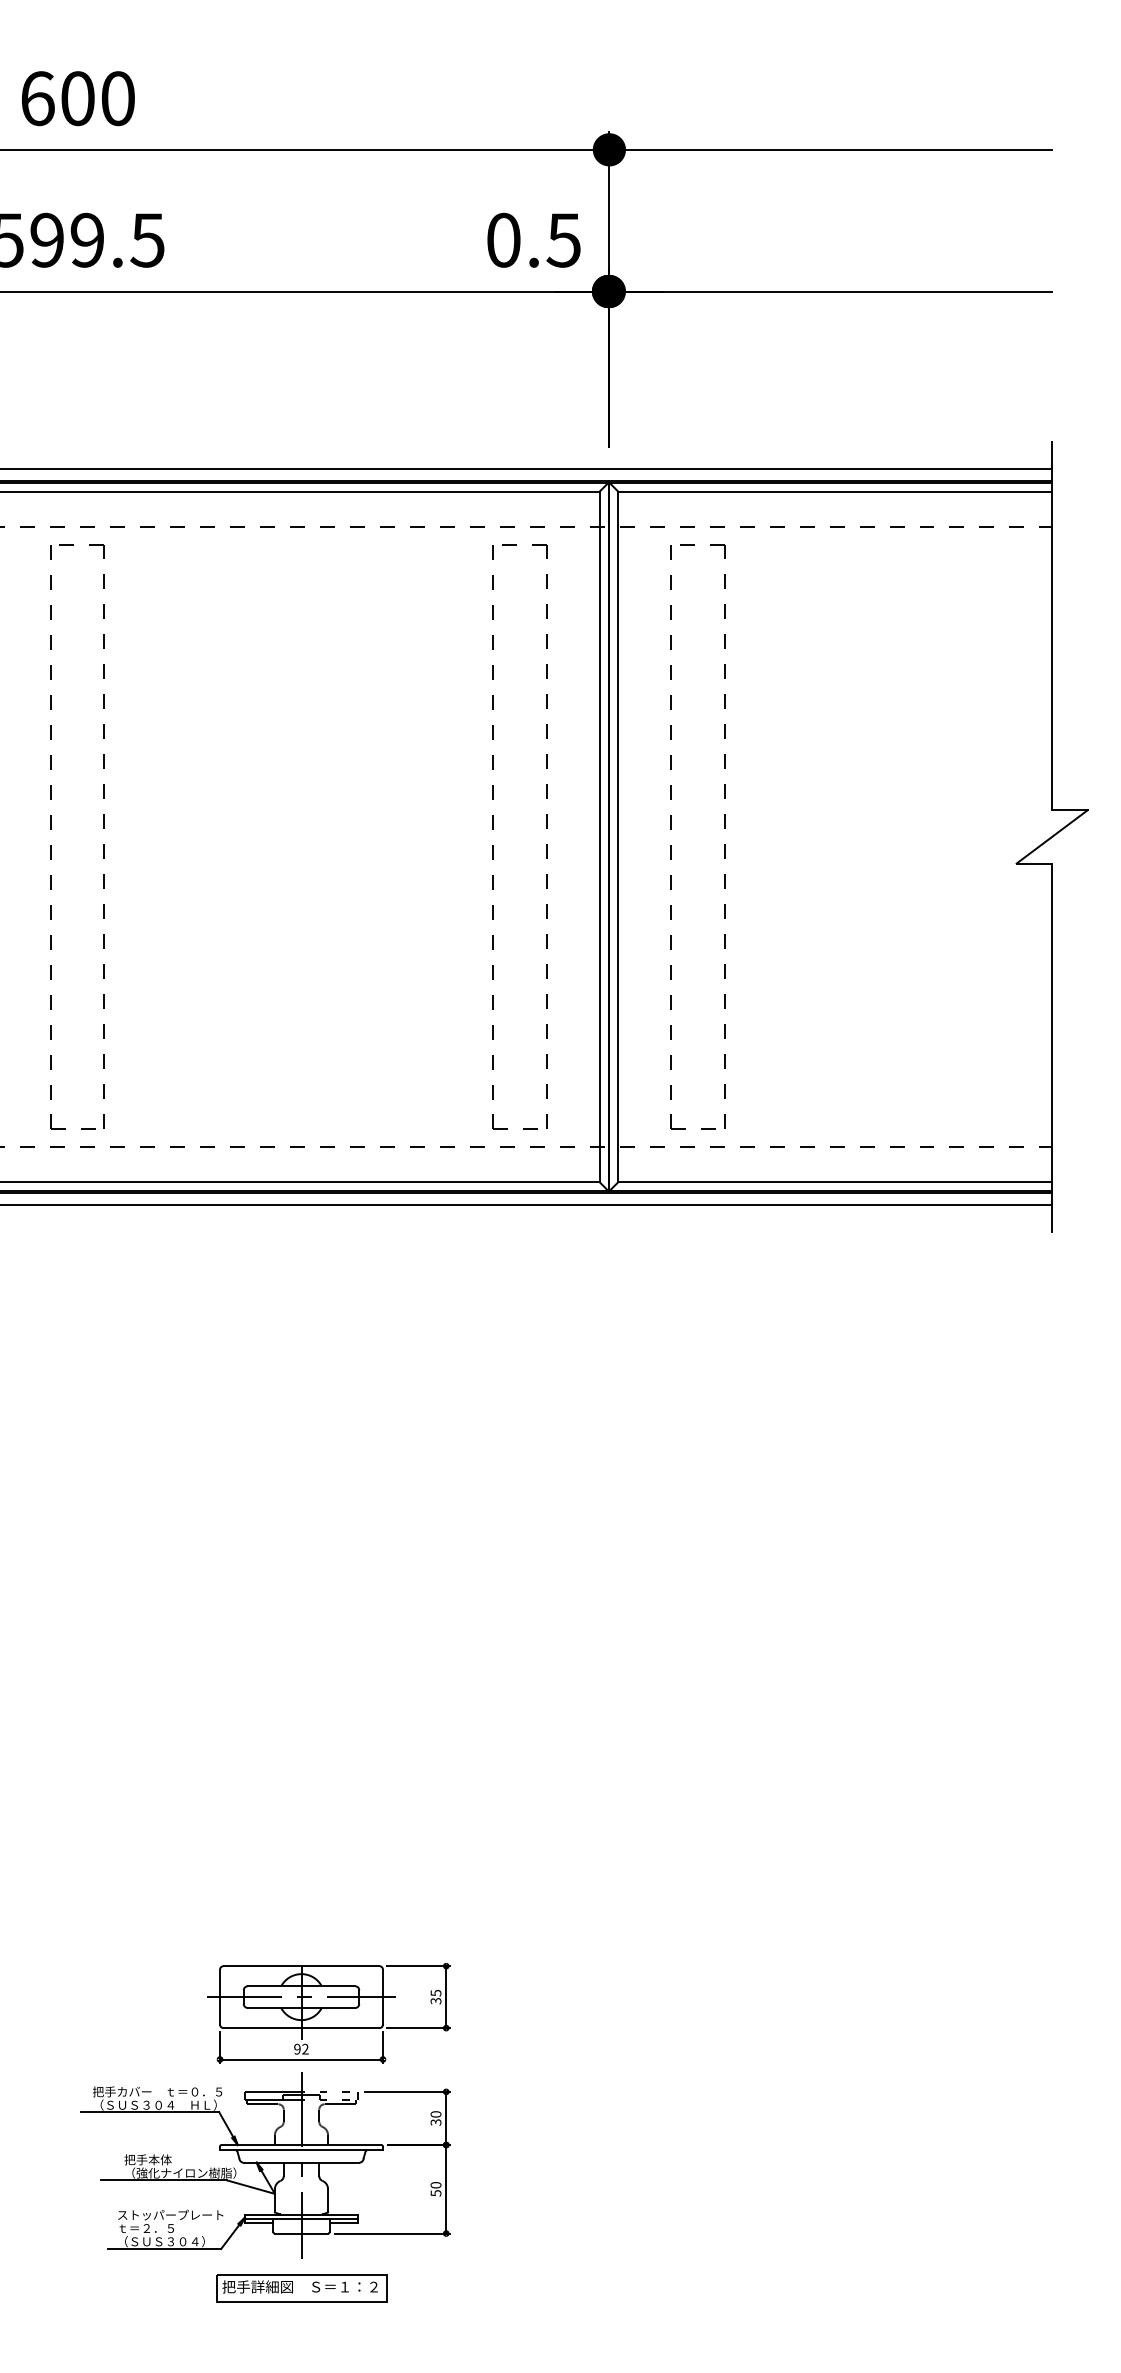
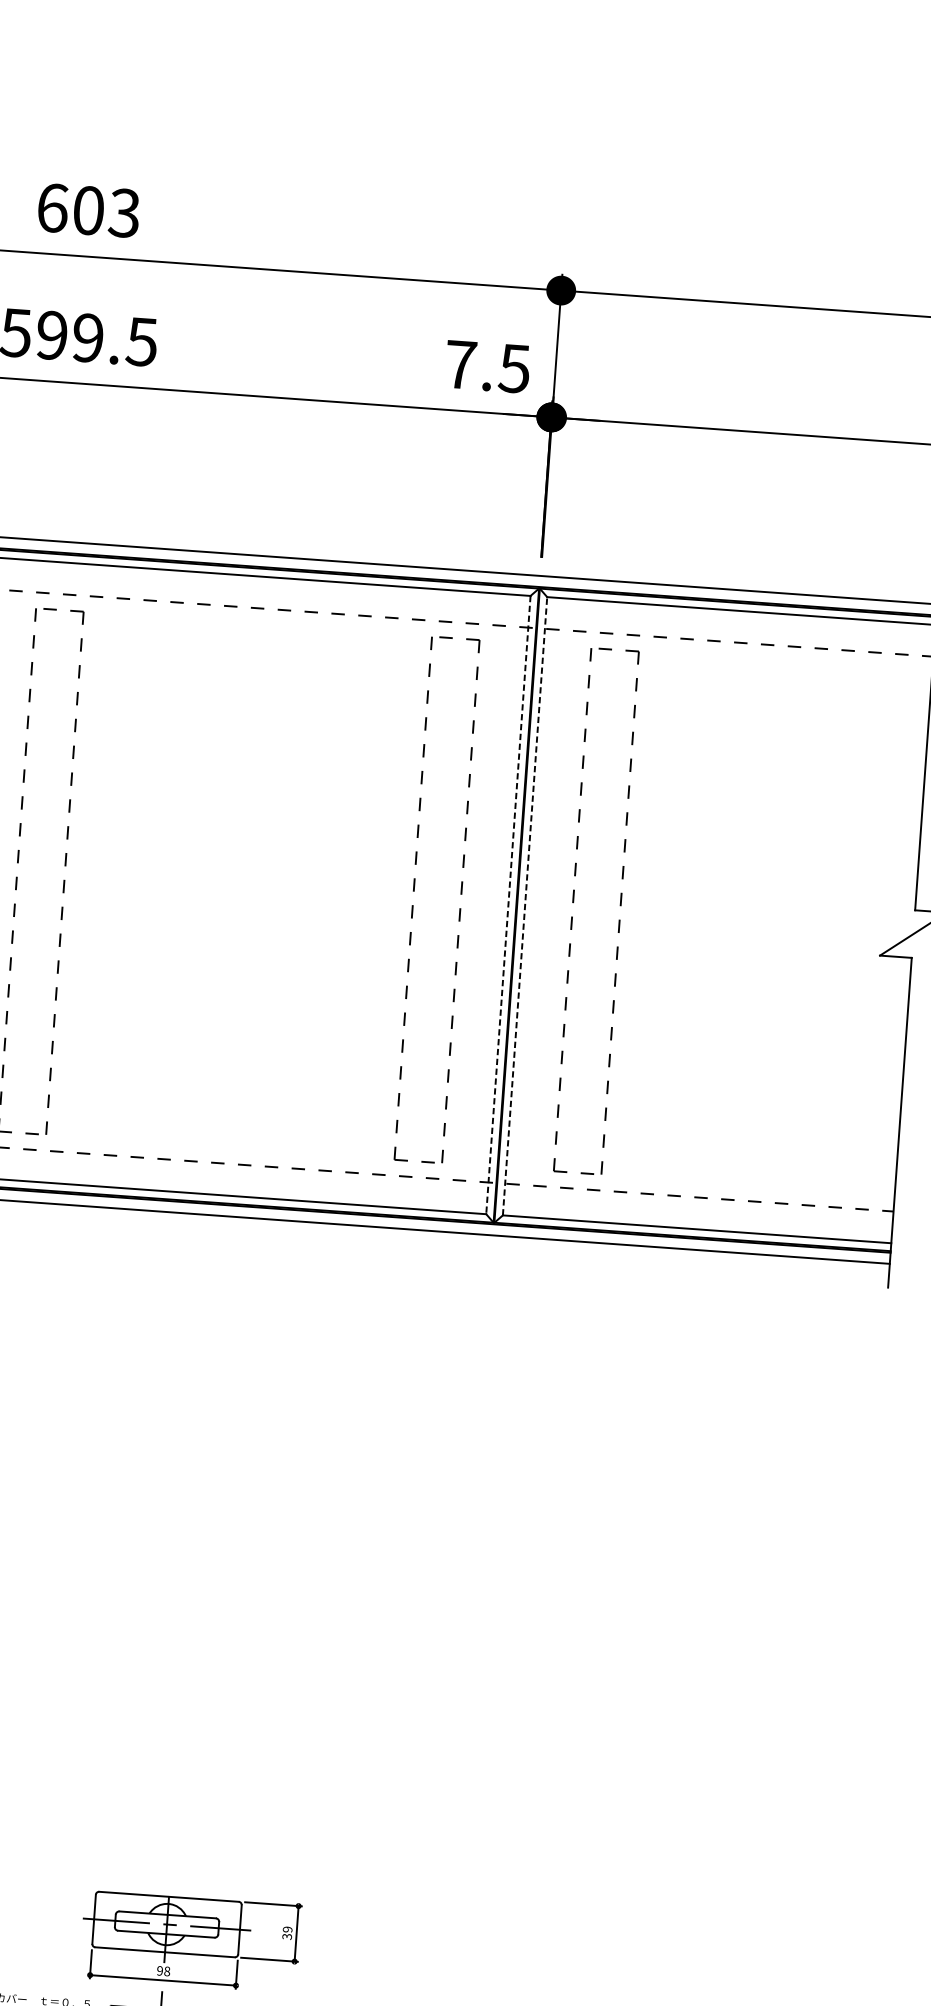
text: (117, 98) -> (124, 213), 600 -> 603
text: (503, 239) -> (460, 364), 0.5 -> 7.5
line: (618, 836) -> (525, 905), solid -> dashed
line: (599, 837) -> (508, 905), solid -> dashed
text: (435, 1992) -> (287, 1928), 35 -> 39
text: (305, 2048) -> (167, 1970), 92 -> 98

